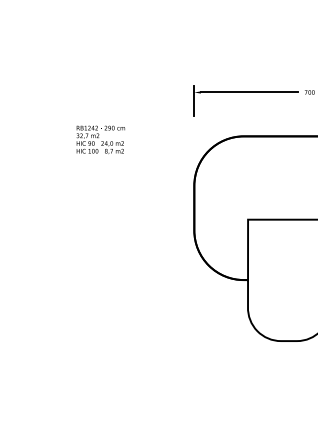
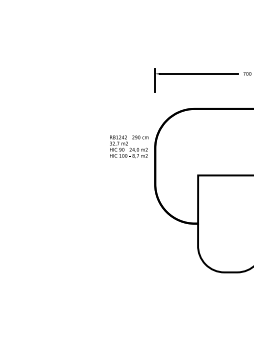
text: (100, 139) -> (128, 146), moved

